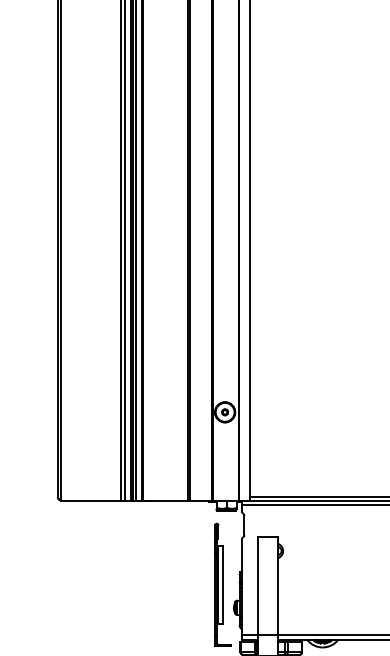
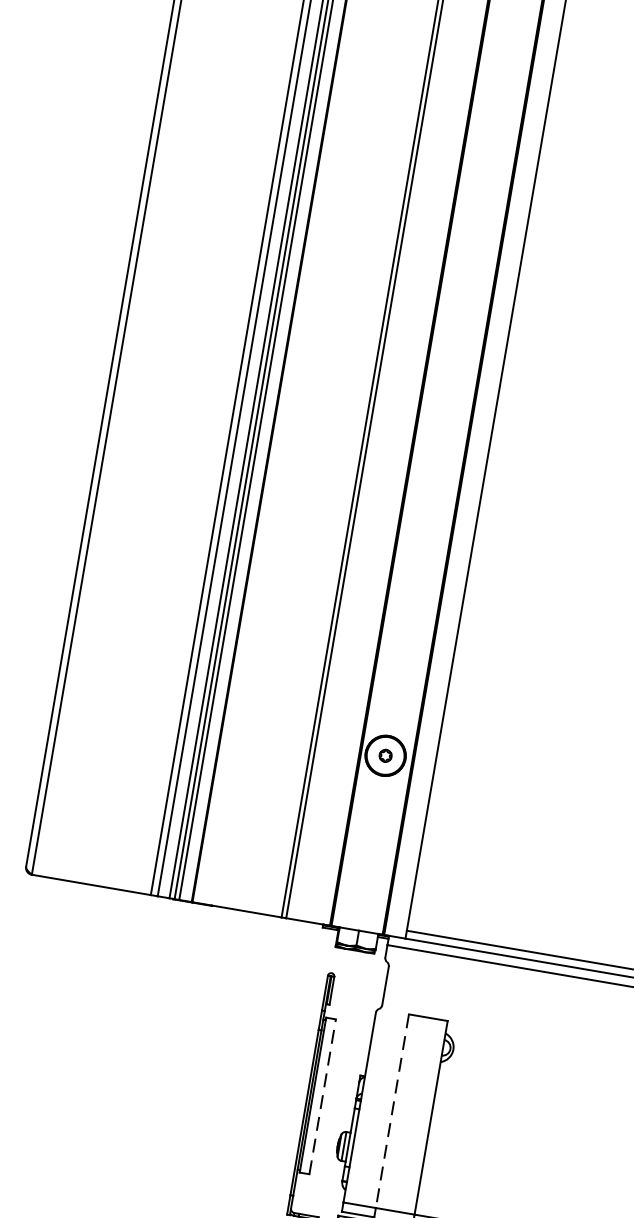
line: (222, 584) -> (322, 1095), solid -> dashed
line: (258, 586) -> (392, 1111), solid -> dashed

